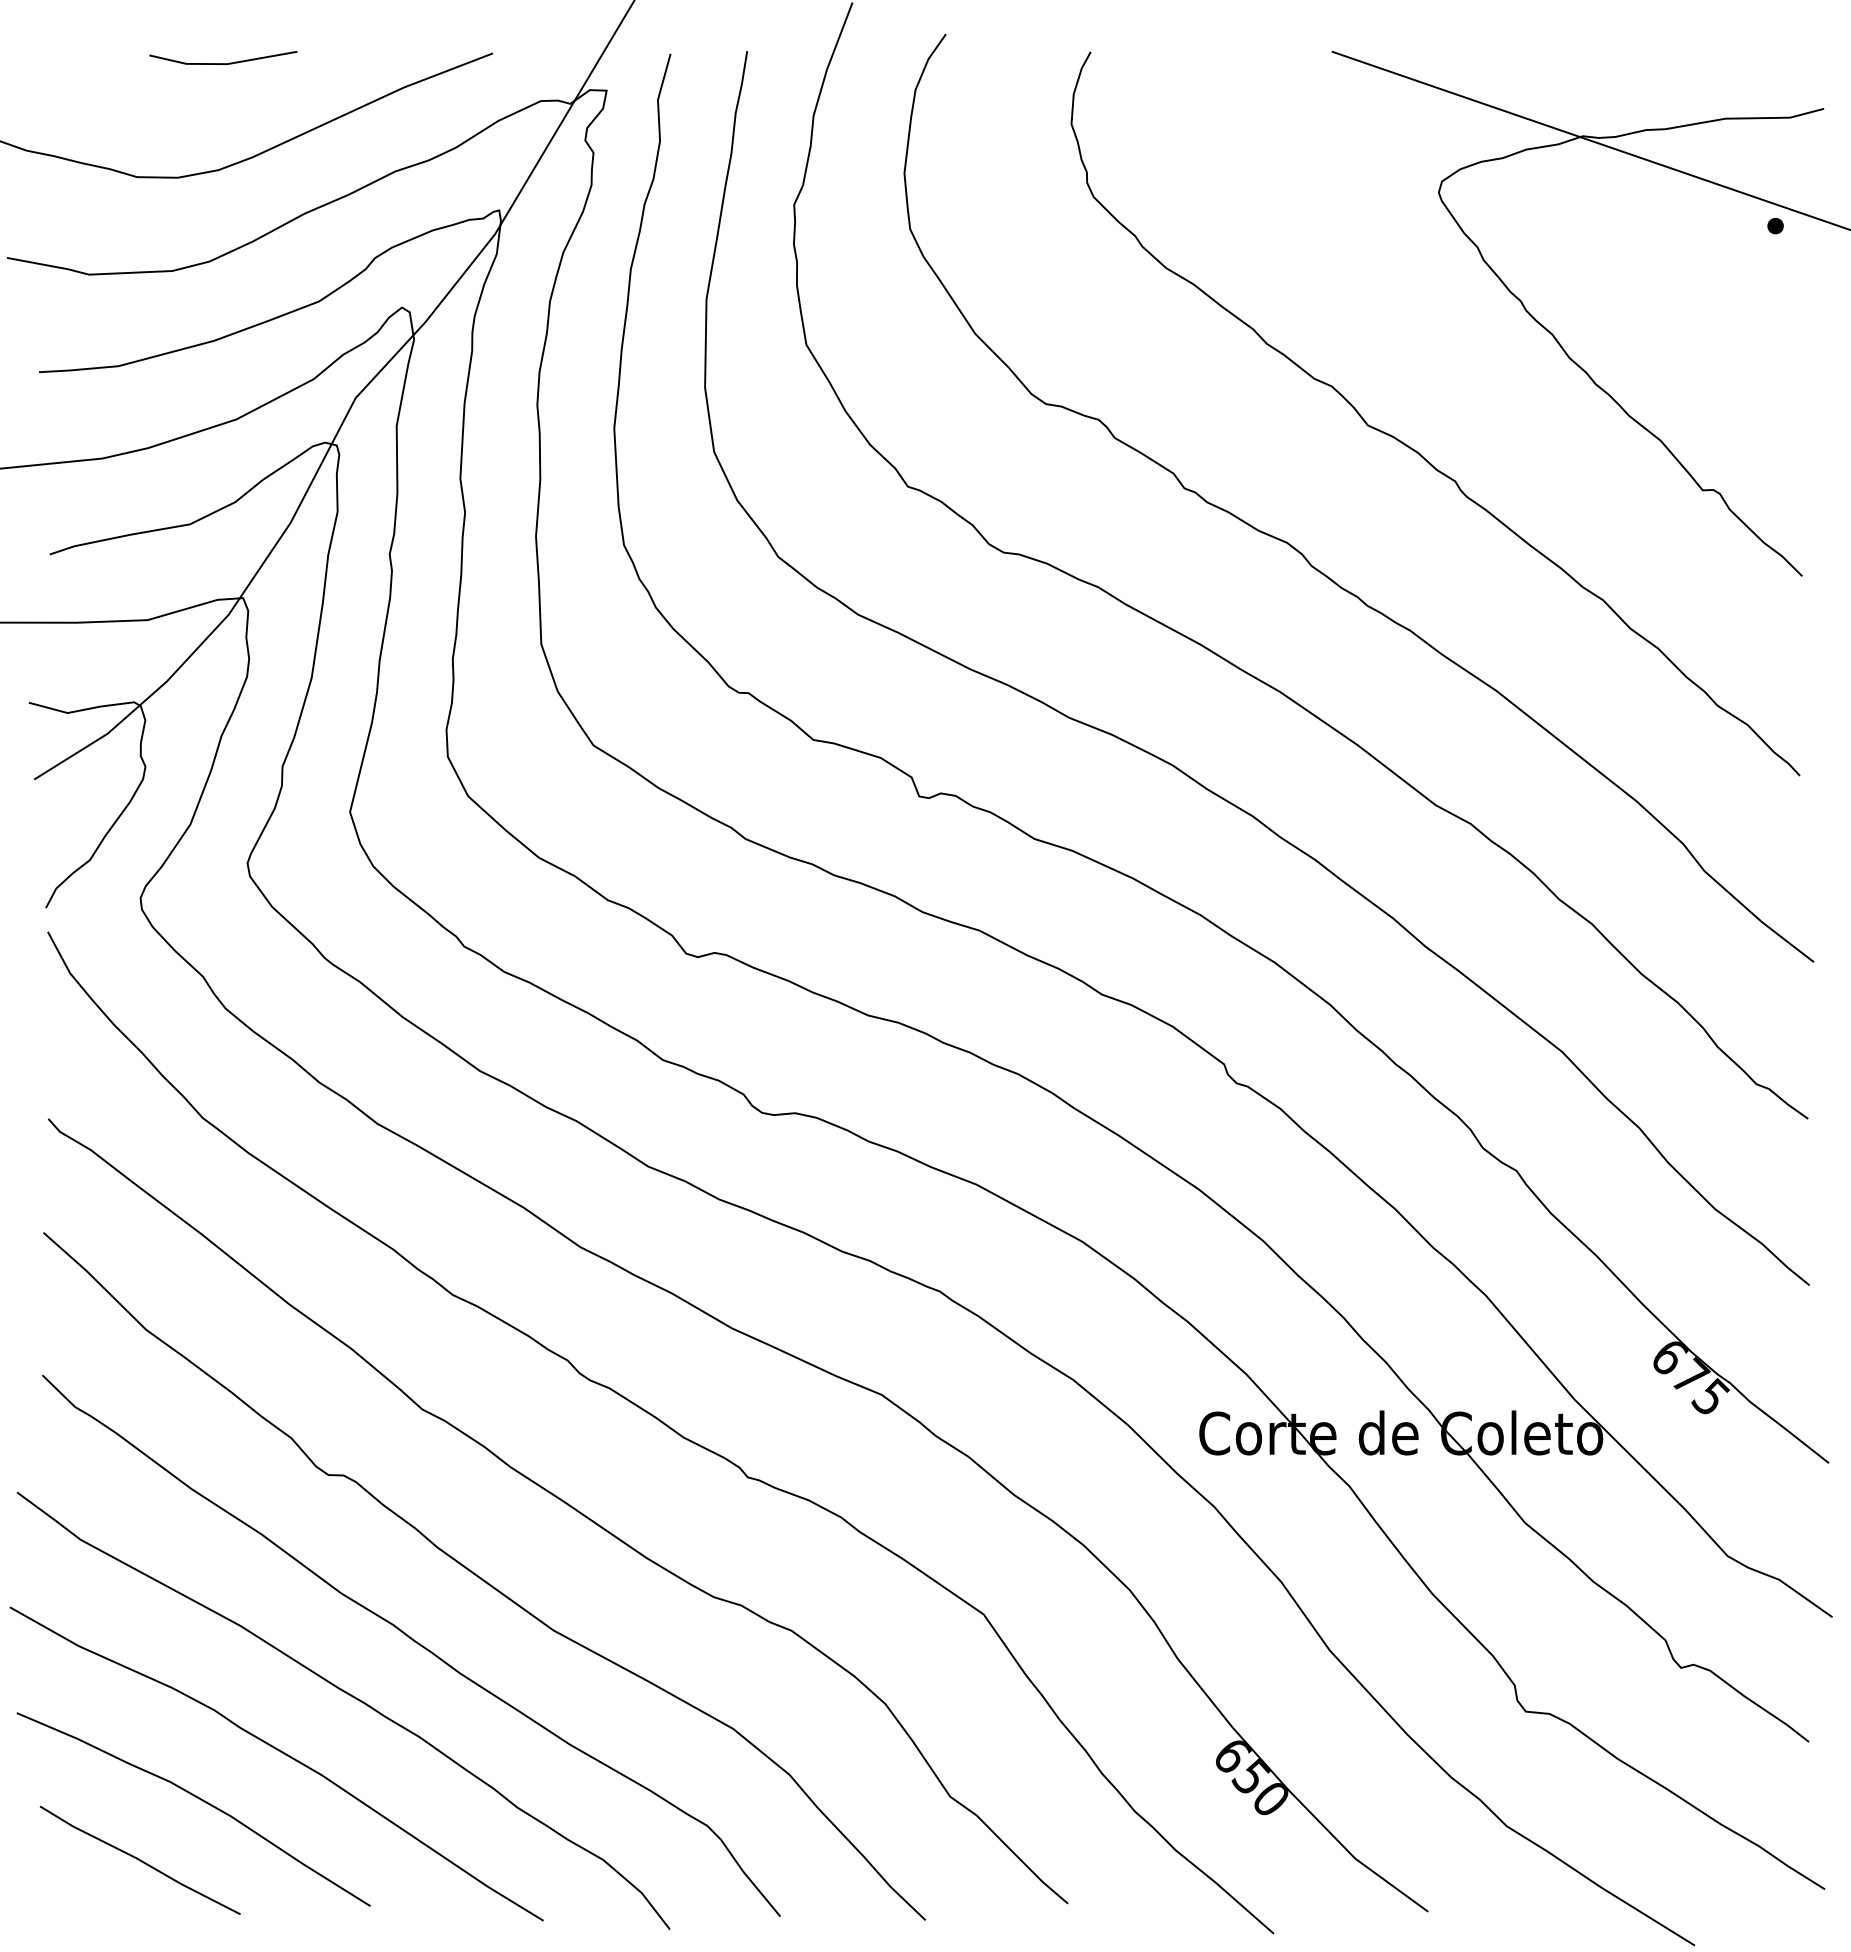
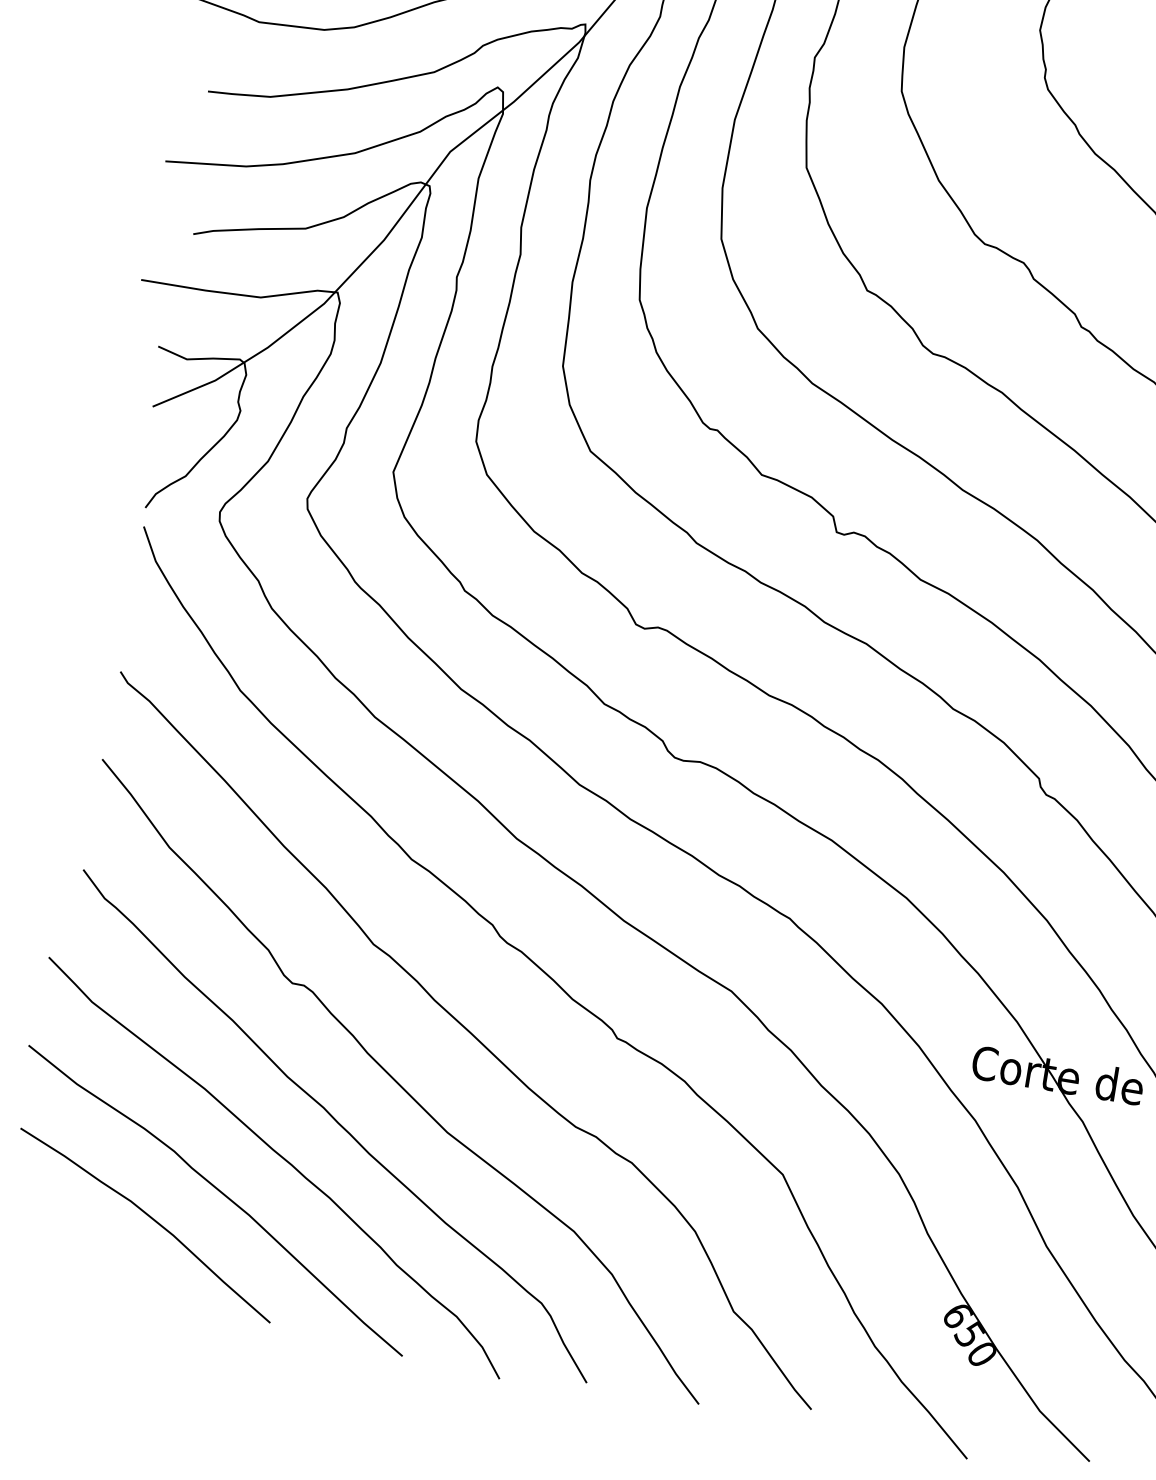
line: (139, 1859) -> (97, 1257), removed

